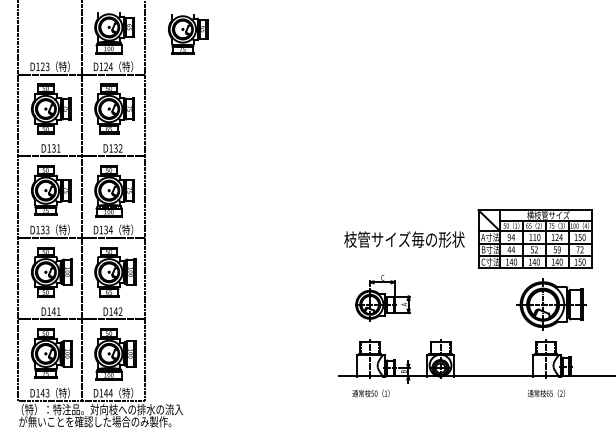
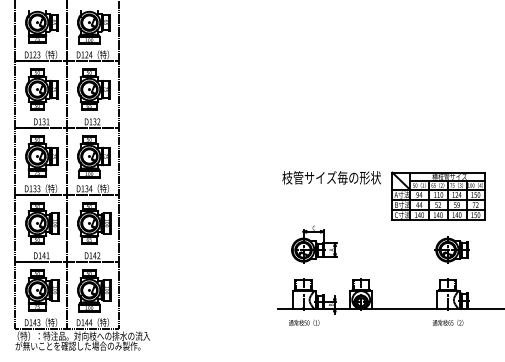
part: (188, 34) -> (42, 26), moved
text: (404, 239) -> (331, 177), moved
part: (550, 304) -> (451, 249), size x0.62

